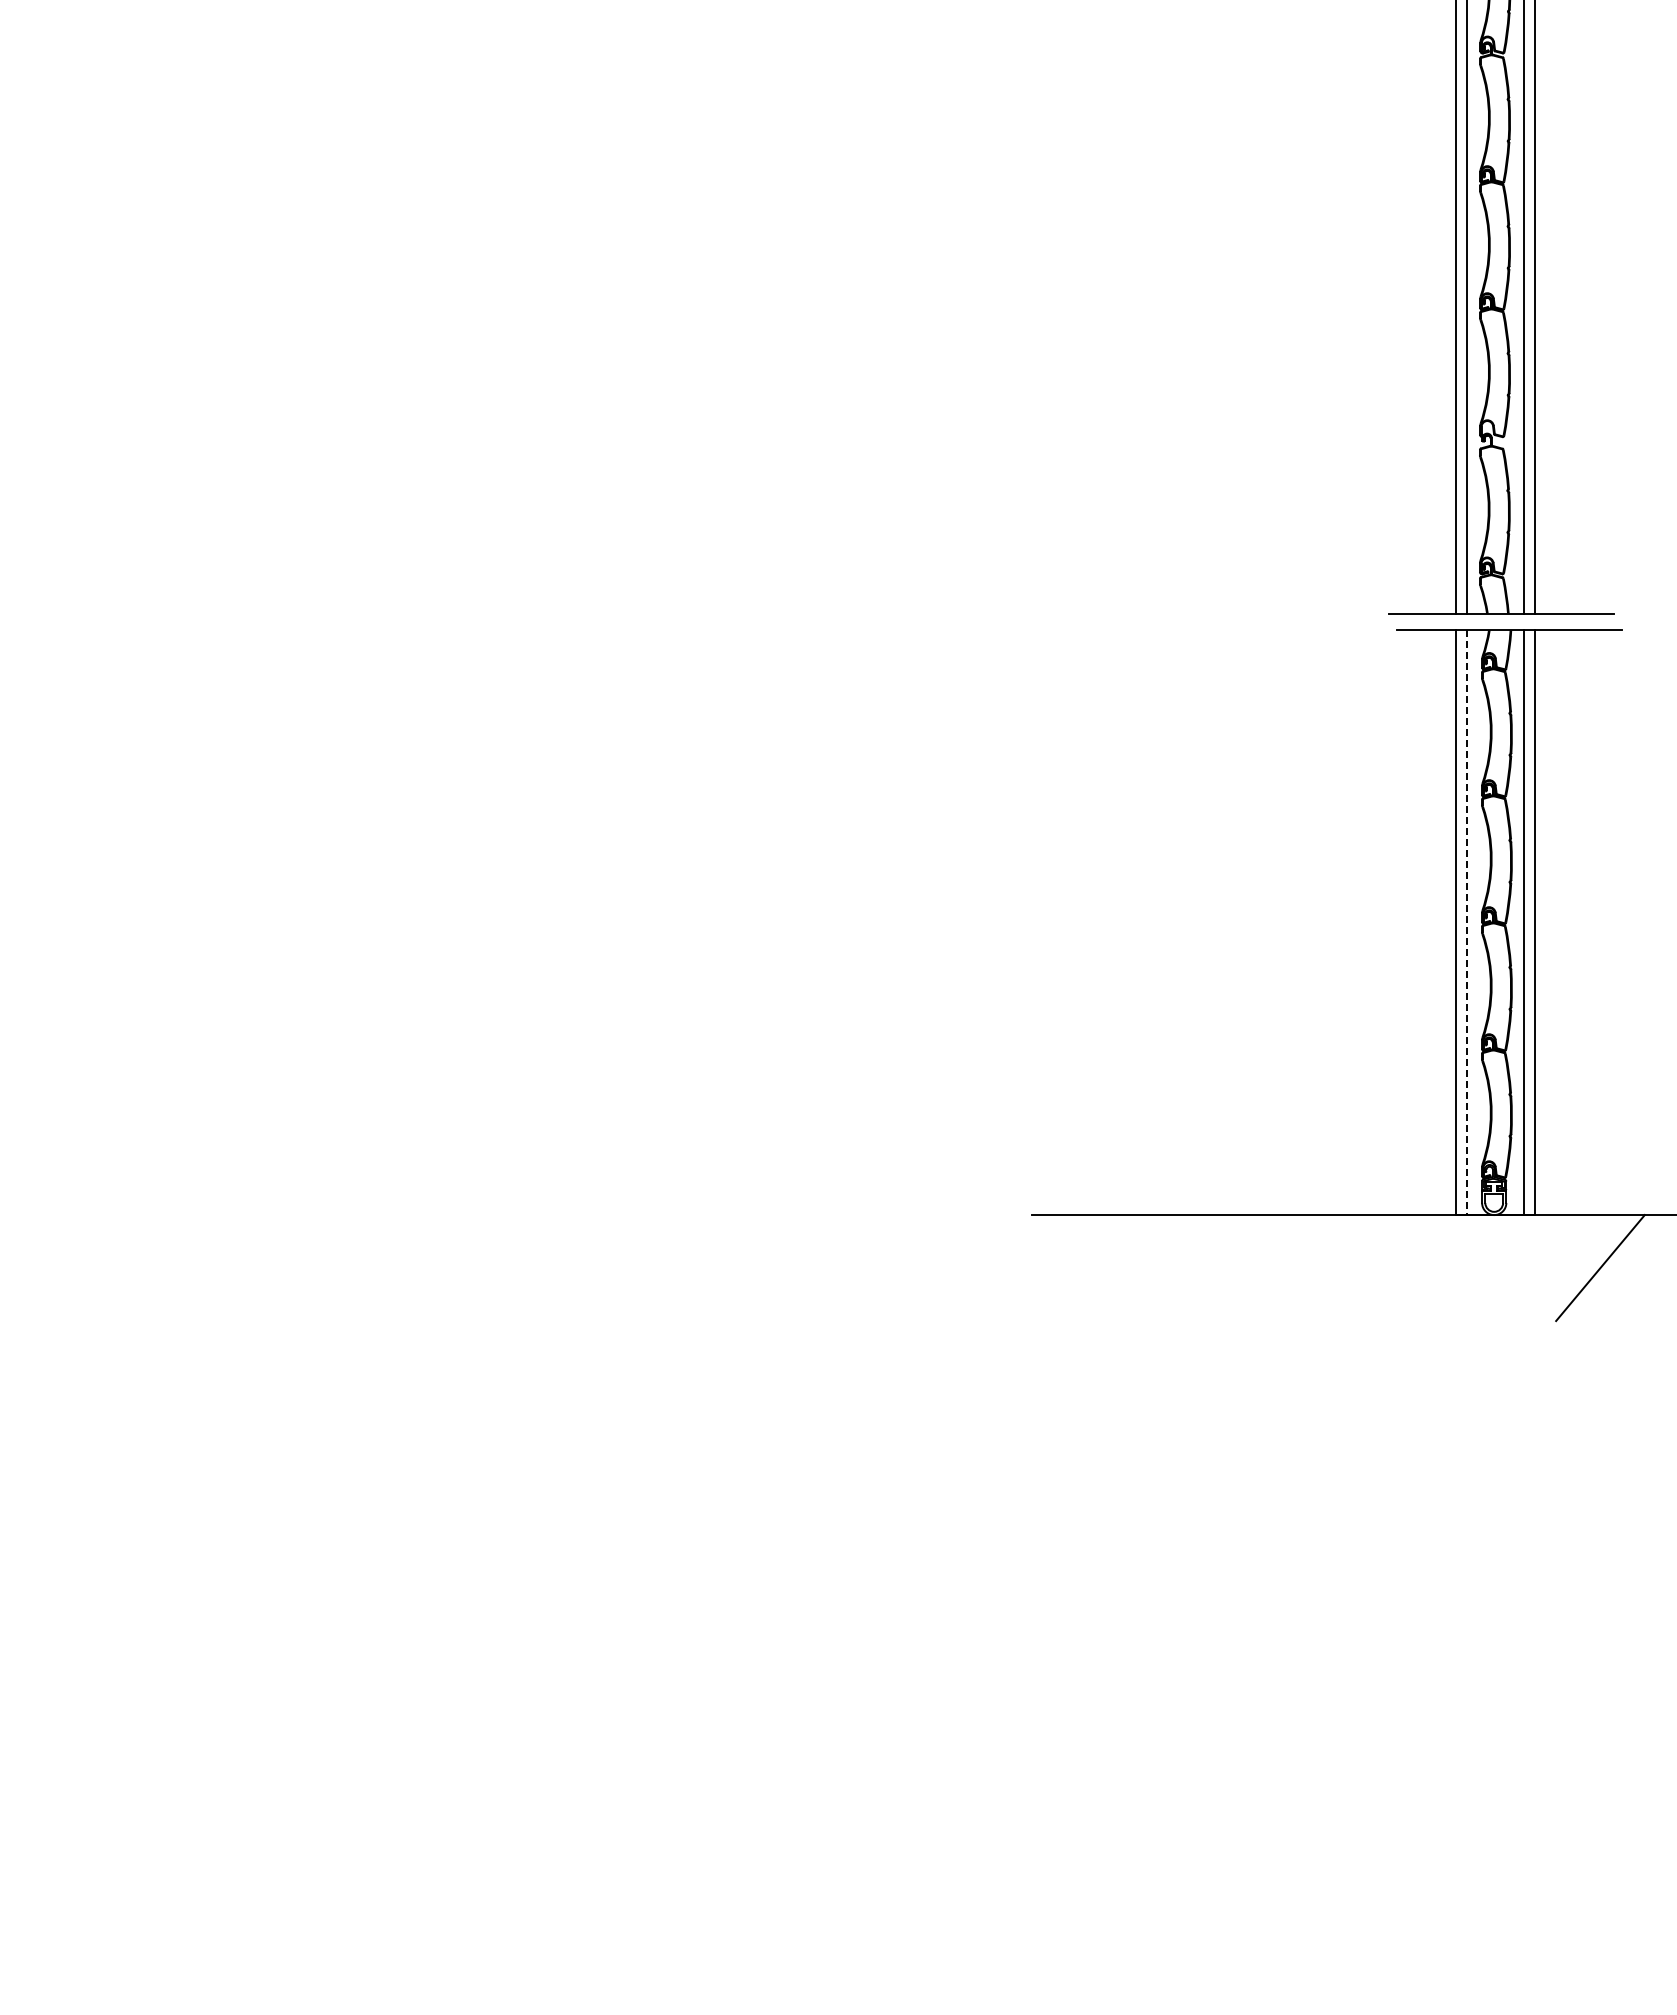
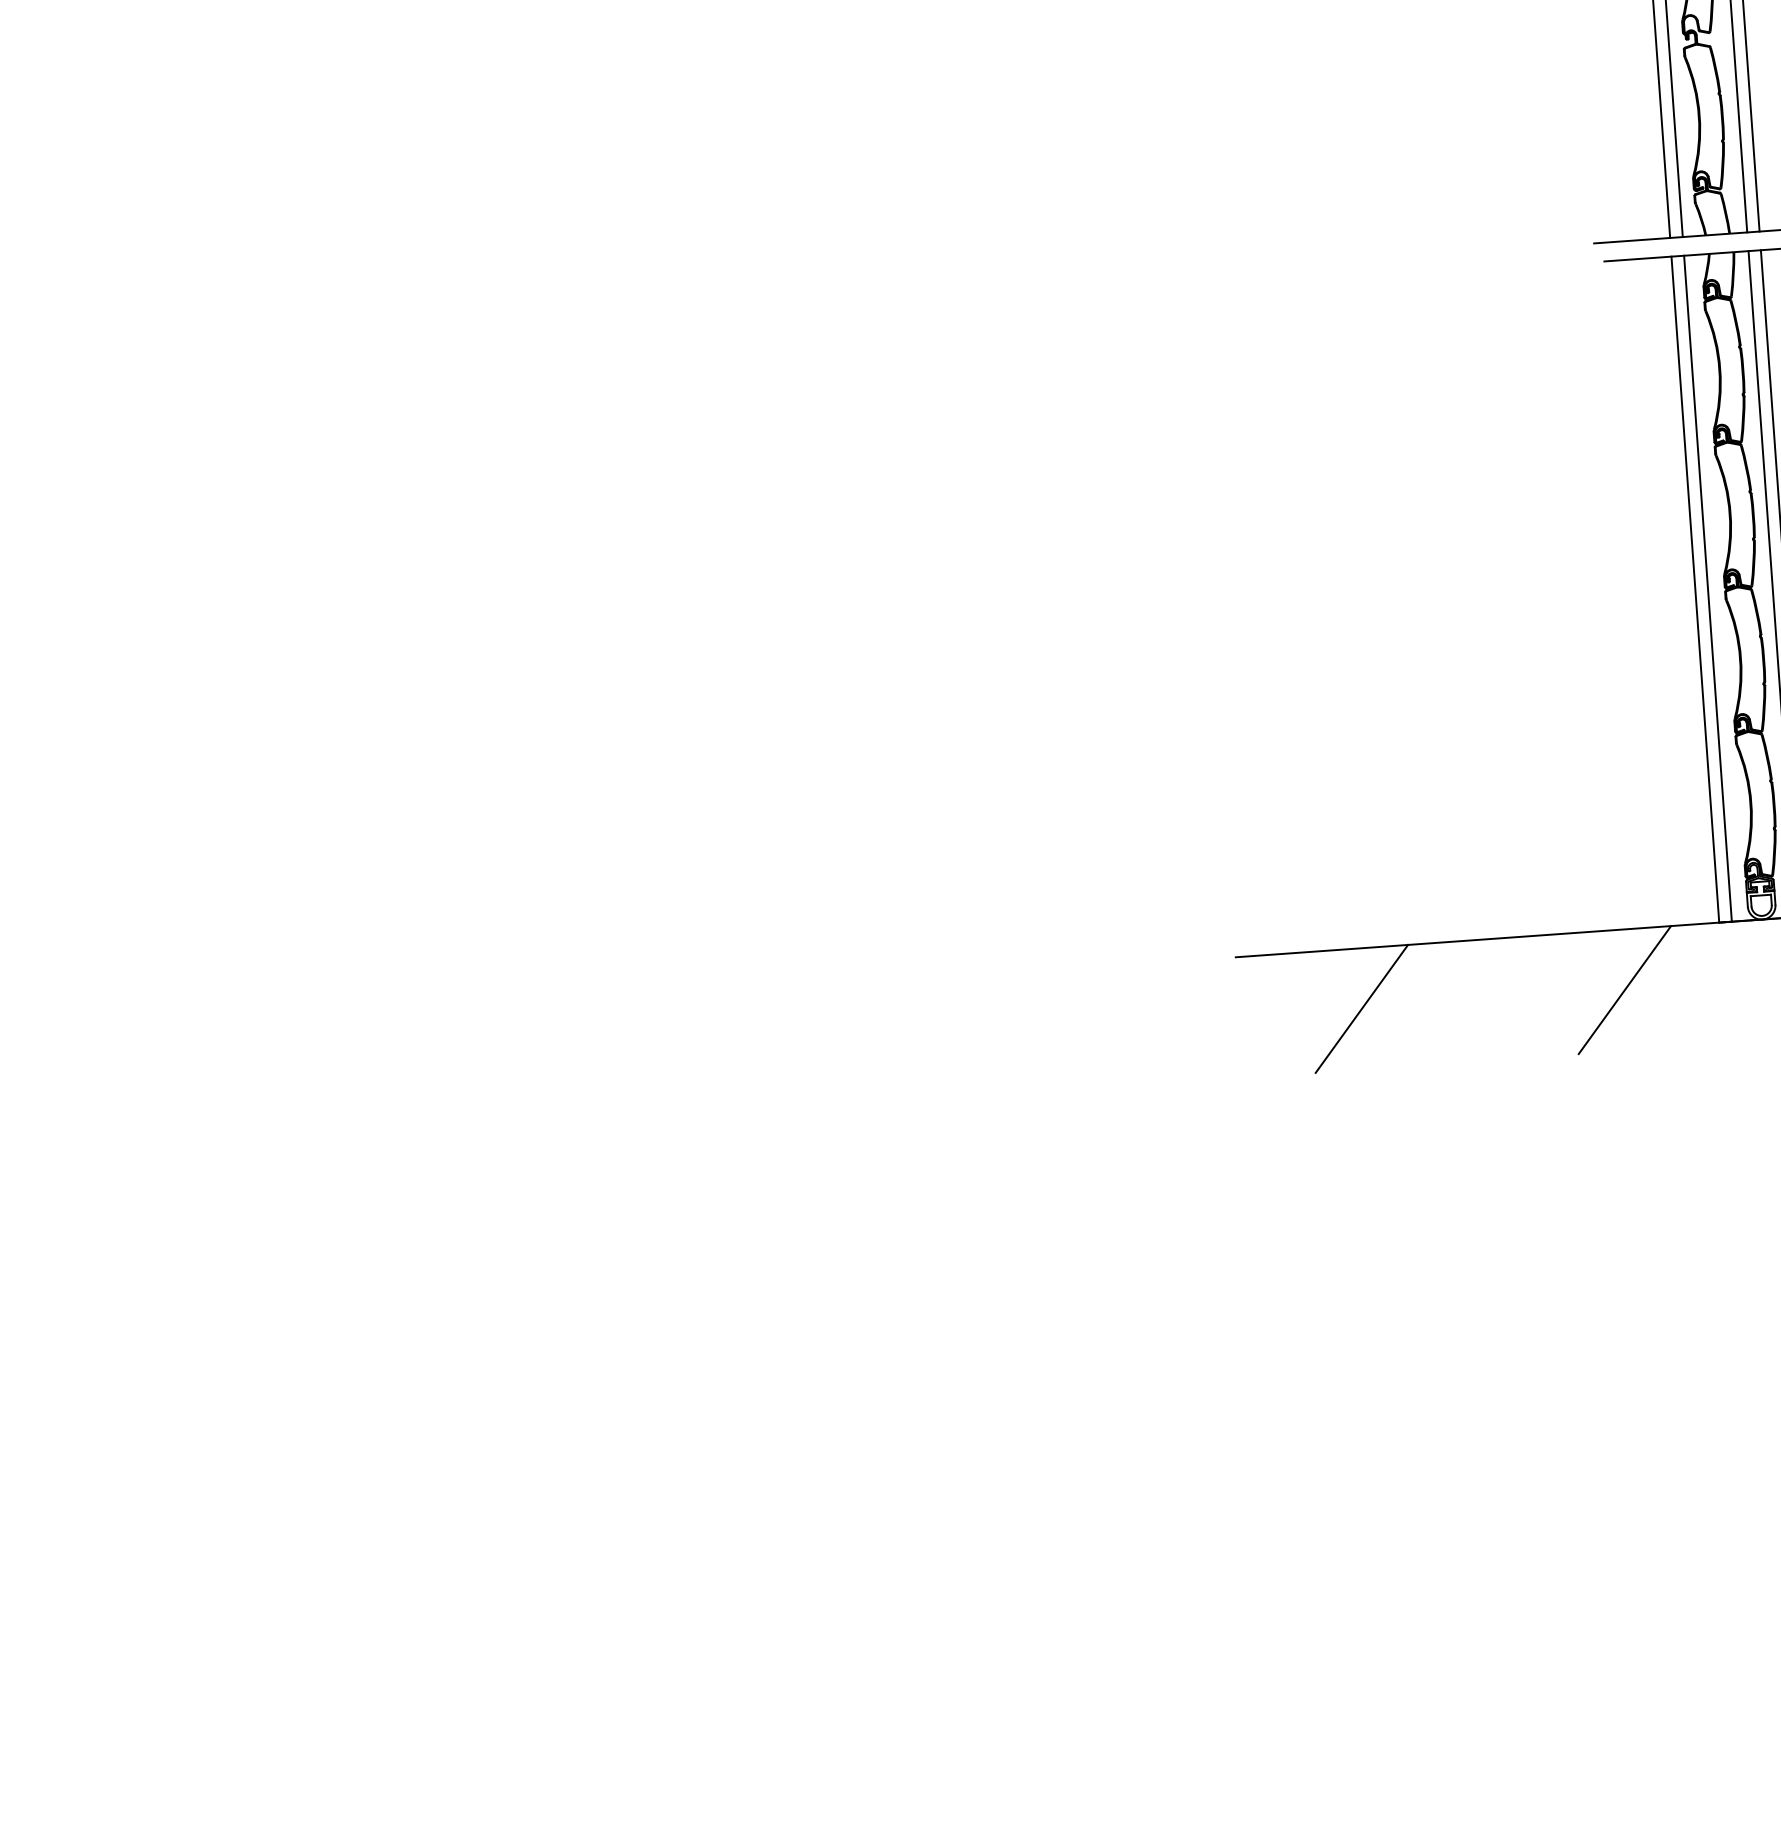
line: (1467, 923) -> (1708, 589), dashed -> solid
line: (1138, 1268) -> (1361, 1009), added
line: (1369, 1268) -> (1624, 990), added

